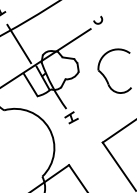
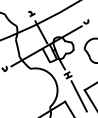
line: (92, 154) -> (78, 96), added

